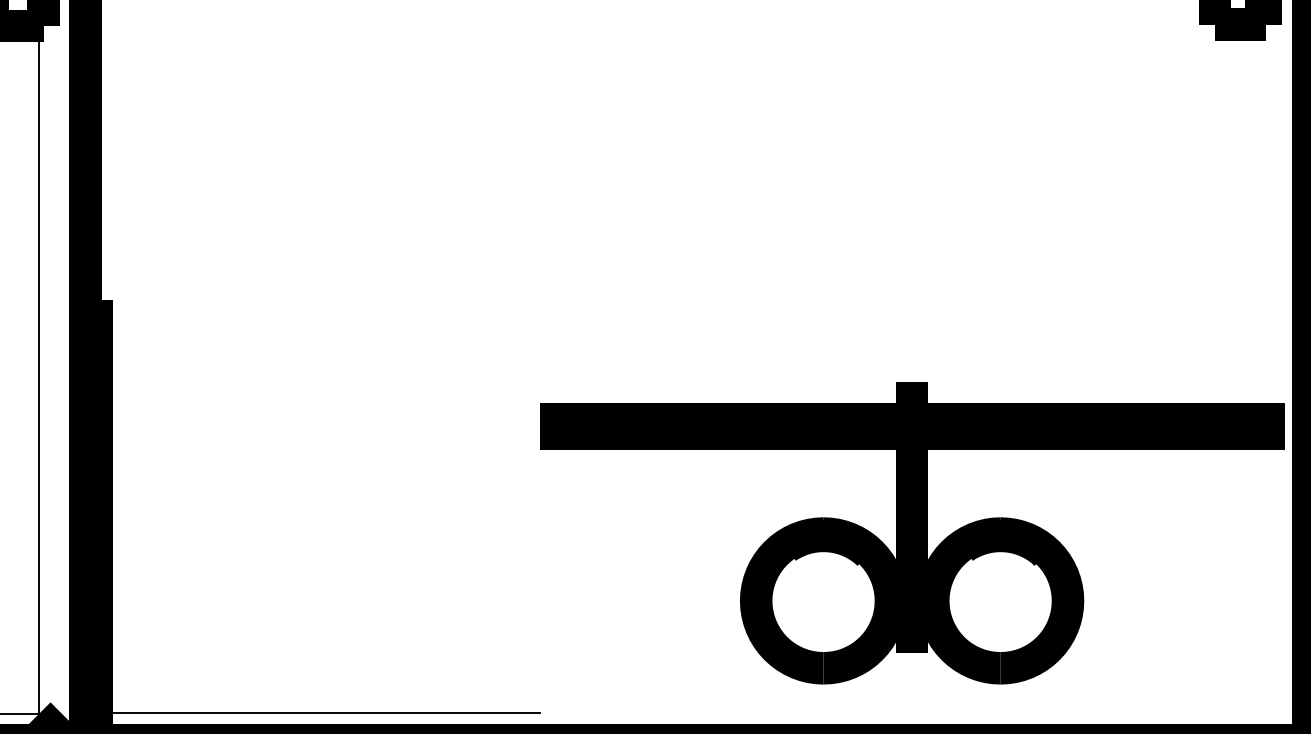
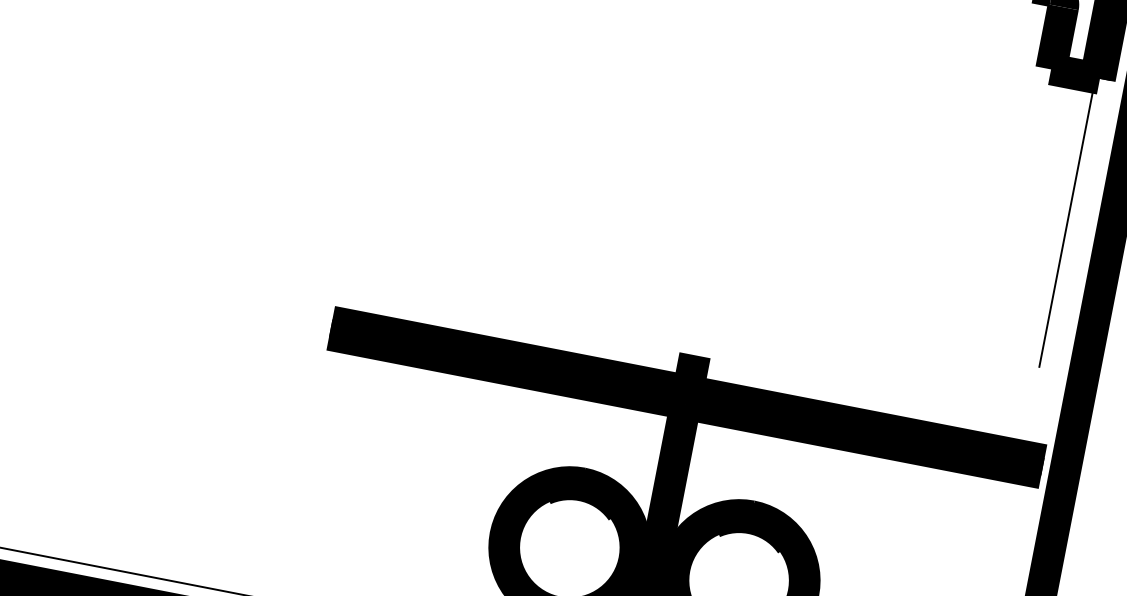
line: (1261, 175) -> (1067, 222), added

